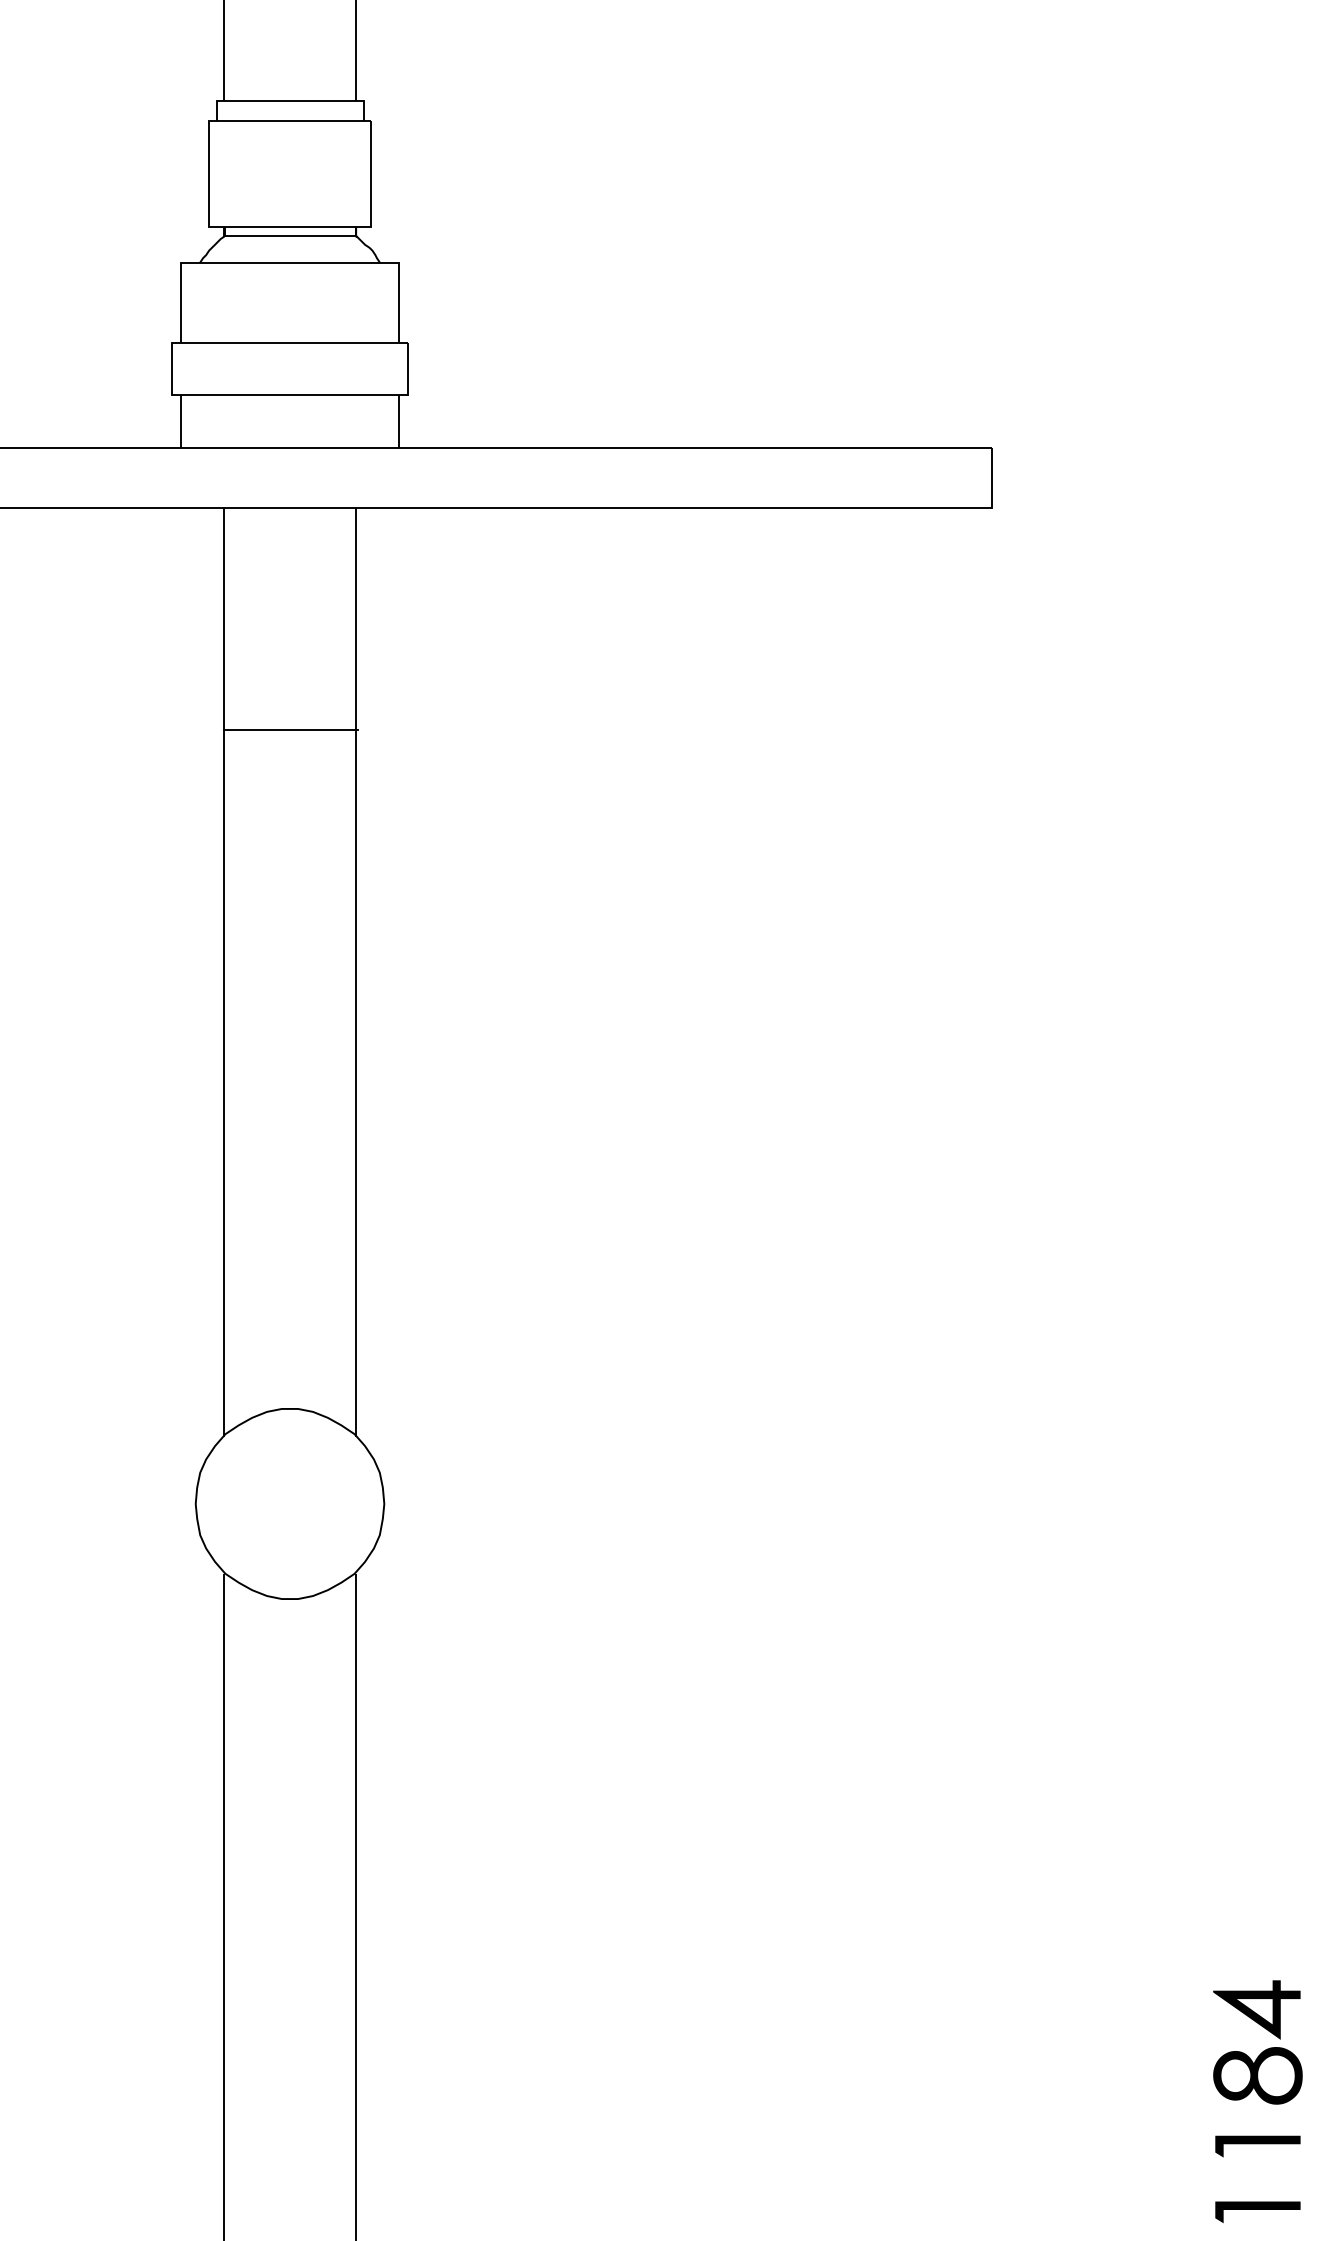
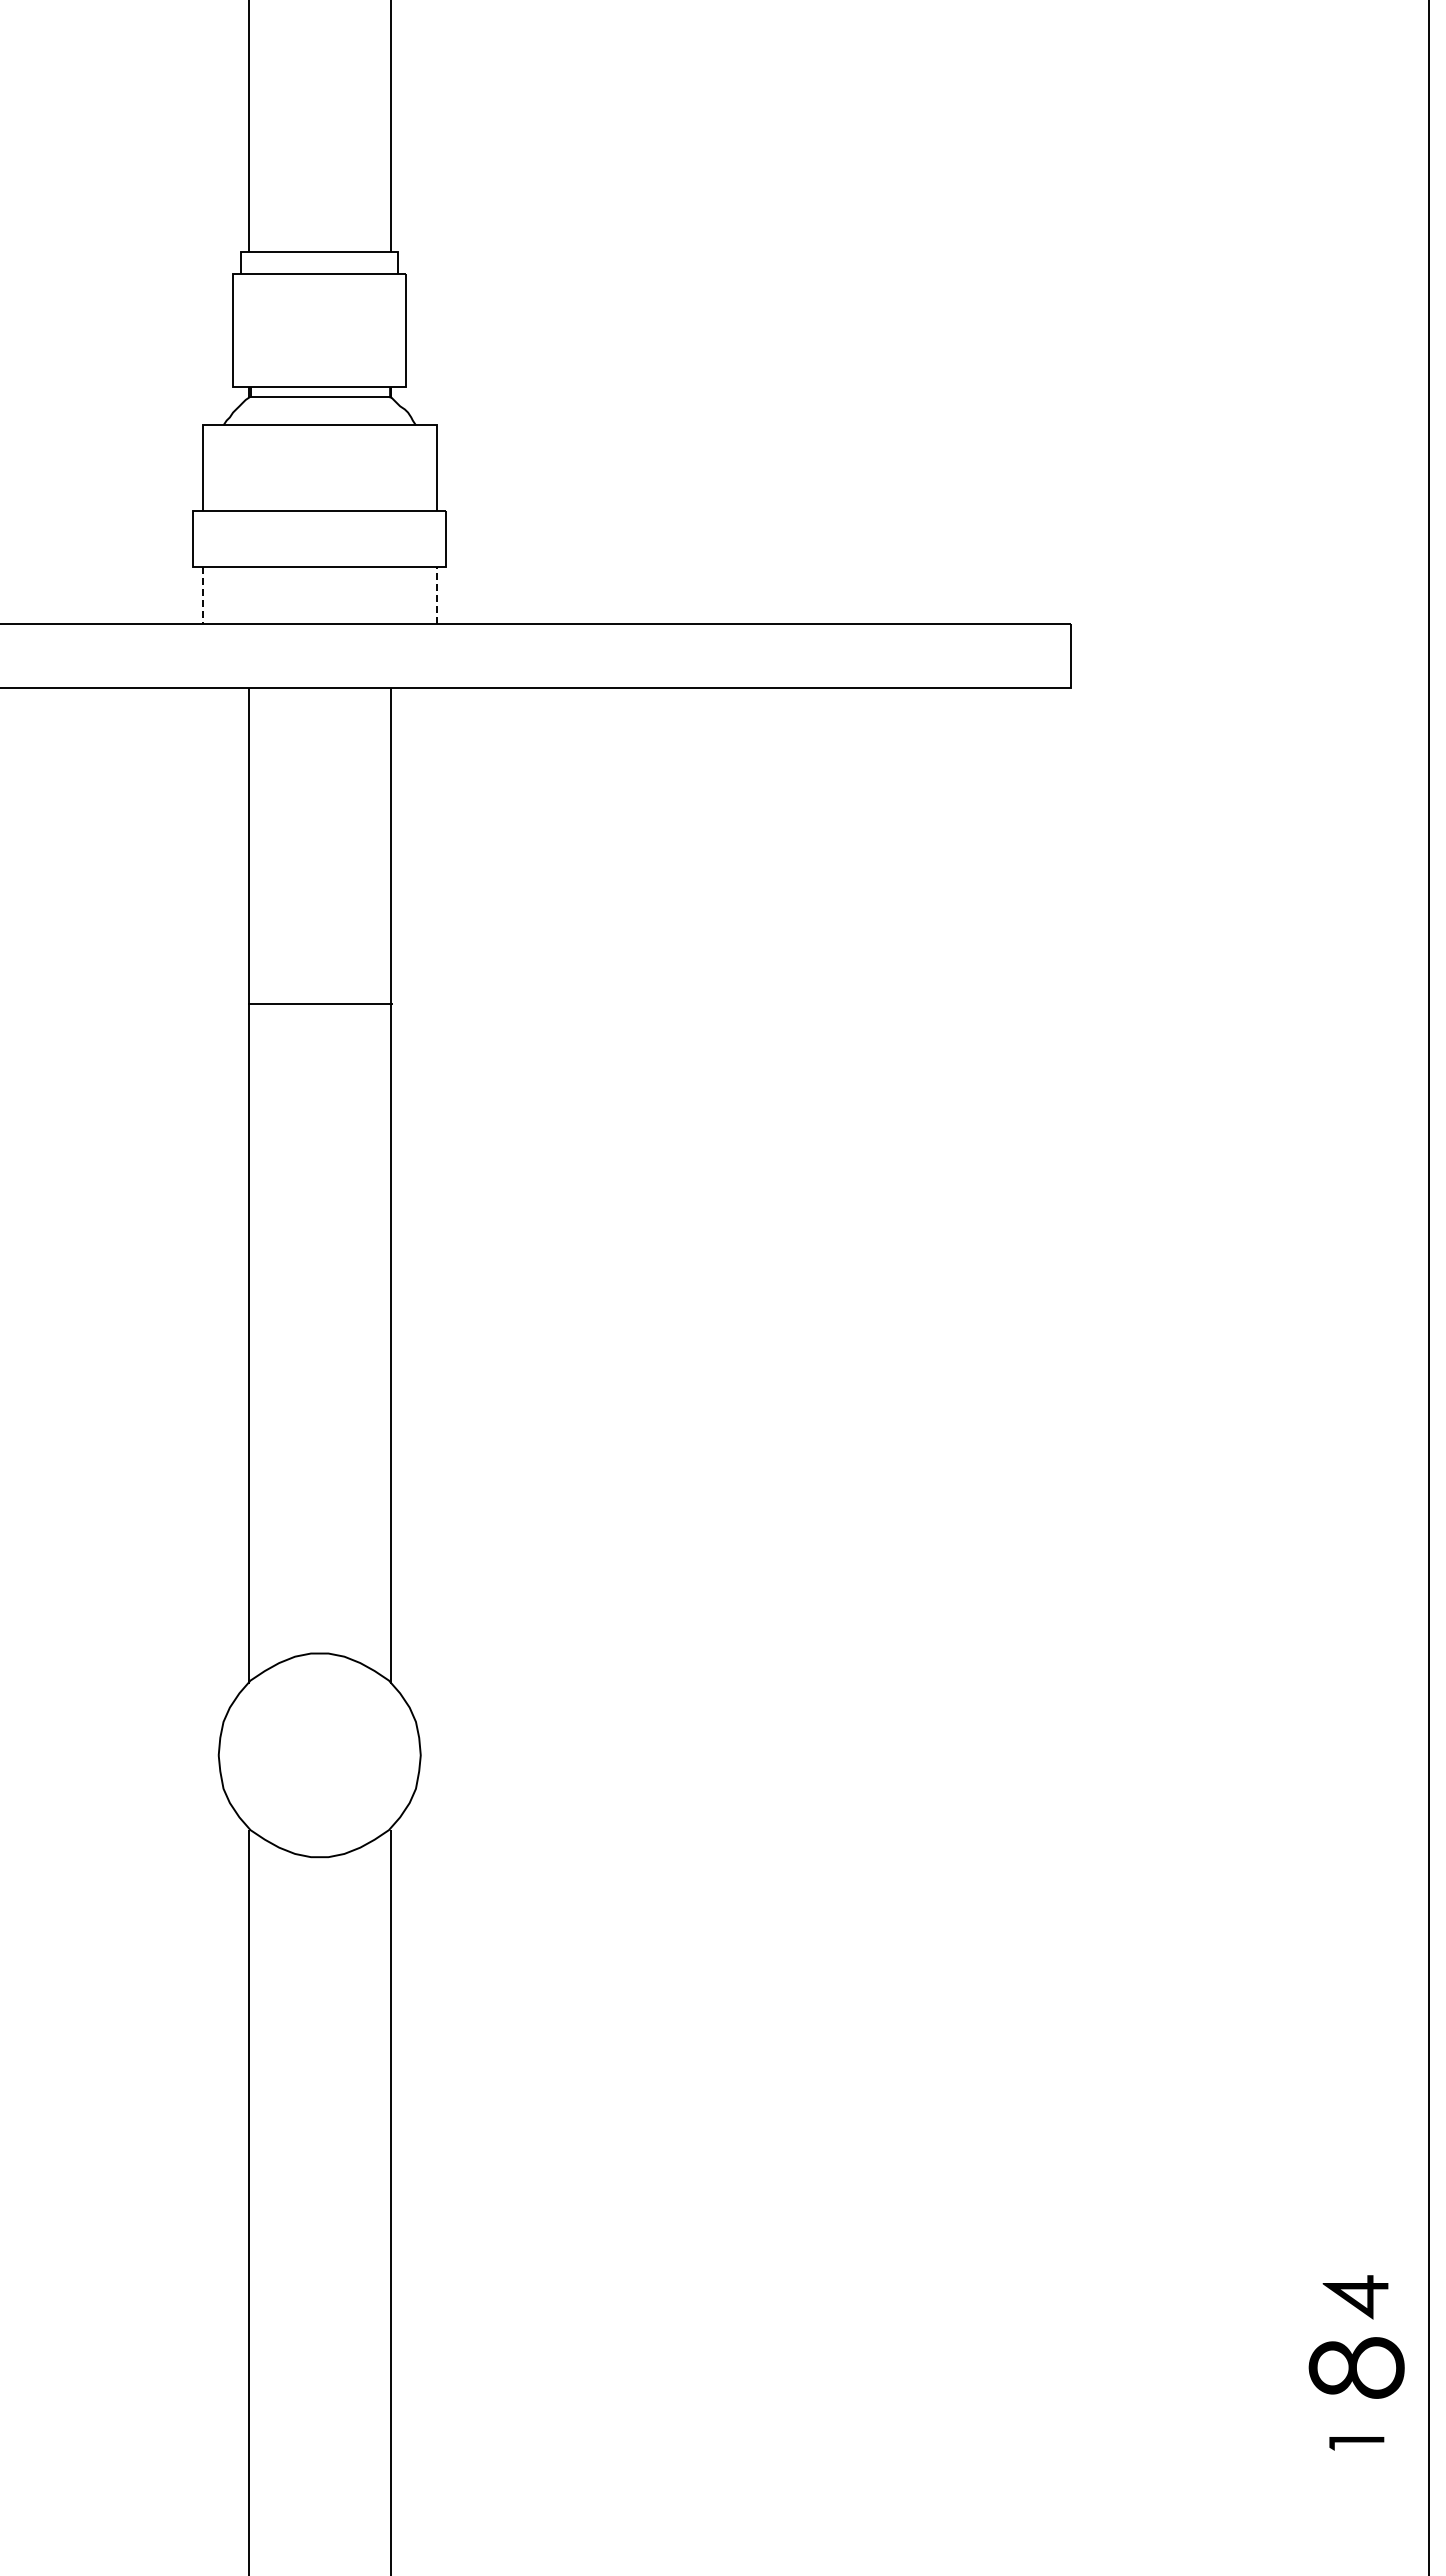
line: (180, 421) -> (202, 595), solid -> dashed
line: (398, 421) -> (436, 595), solid -> dashed
line: (290, 730) -> (320, 1003), moved
part: (1256, 2010) -> (1355, 2297), size x0.7
part: (1257, 2146) -> (1356, 2443), size x0.6
part: (1257, 2211) -> (1356, 2513), removed

